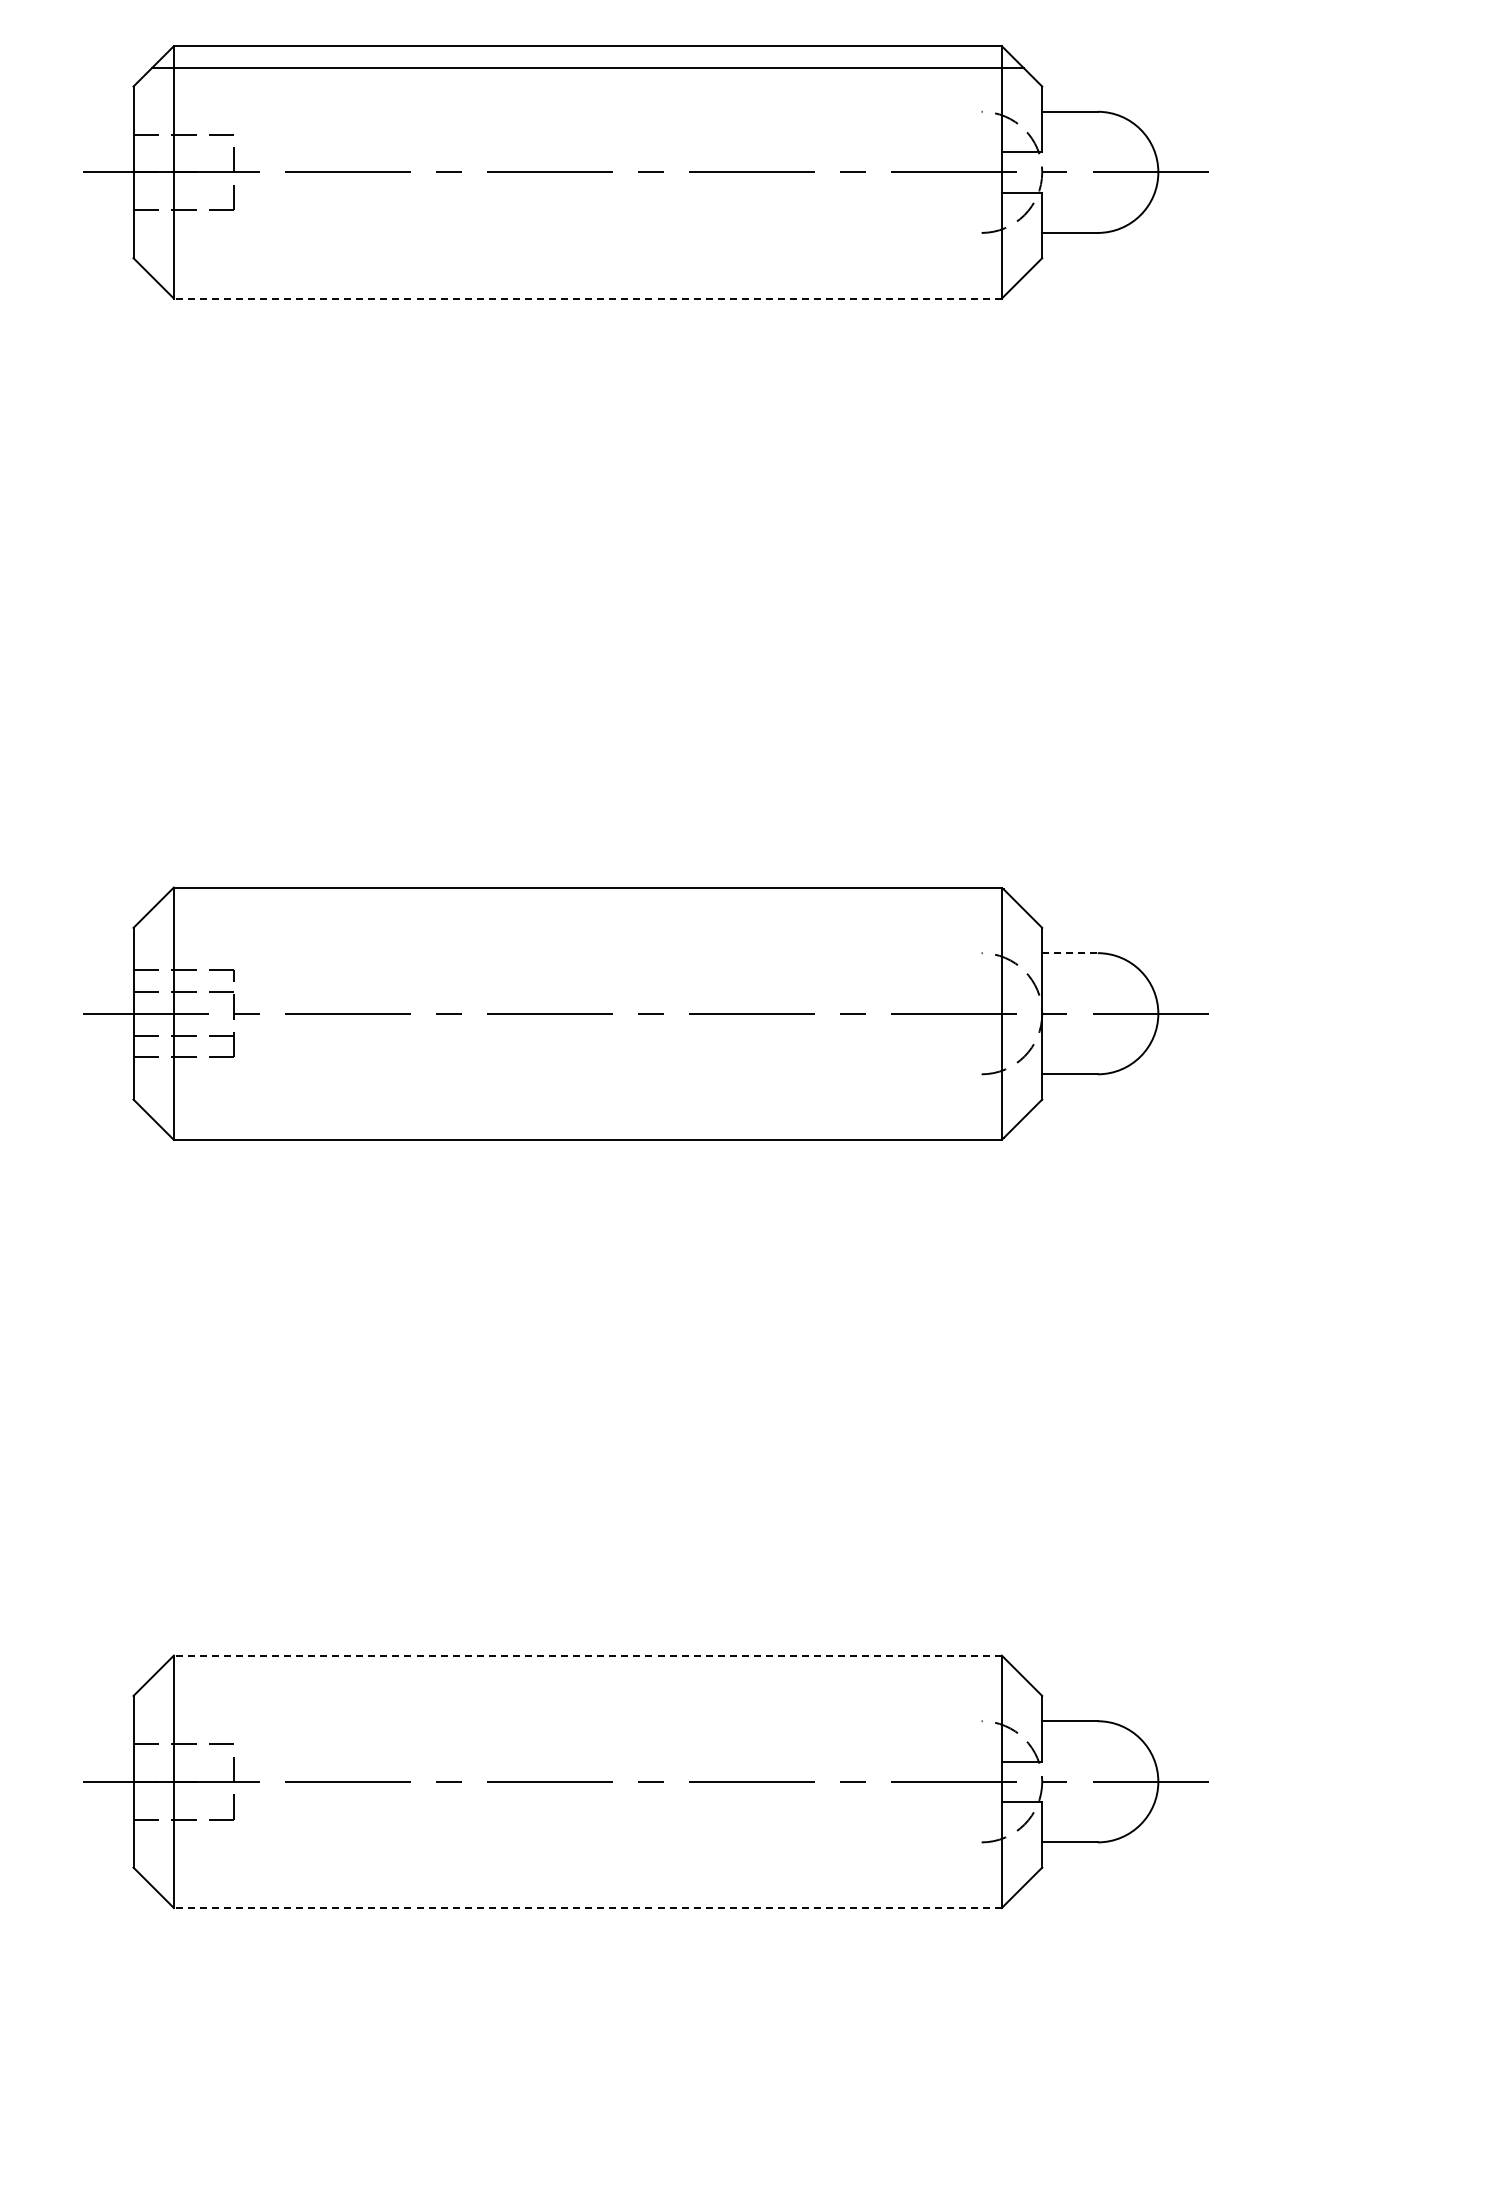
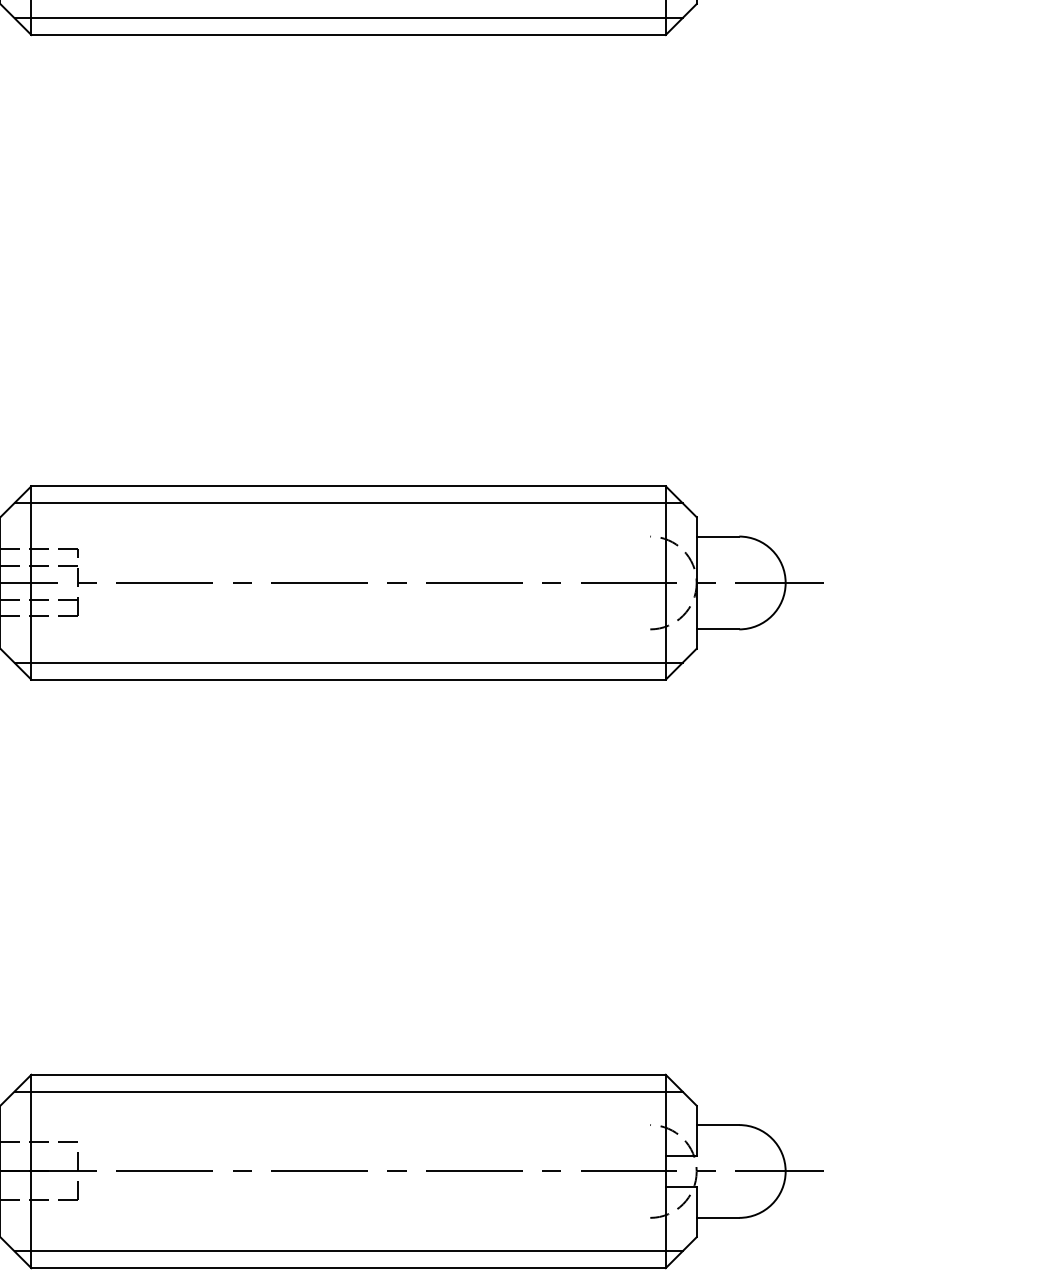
line: (587, 276) -> (348, 18), added
line: (587, 298) -> (348, 34), dashed -> solid
line: (587, 909) -> (348, 503), added
line: (1070, 953) -> (718, 536), dashed -> solid
line: (587, 1118) -> (348, 663), added
line: (587, 1655) -> (348, 1074), dashed -> solid
line: (587, 1677) -> (348, 1091), added
line: (587, 1886) -> (348, 1251), added
line: (587, 1908) -> (348, 1268), dashed -> solid

